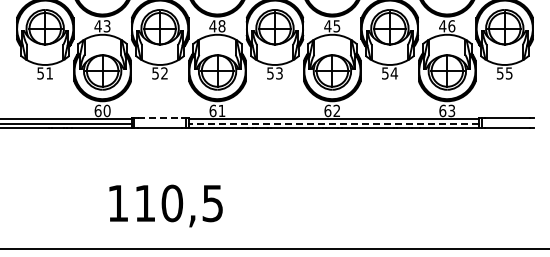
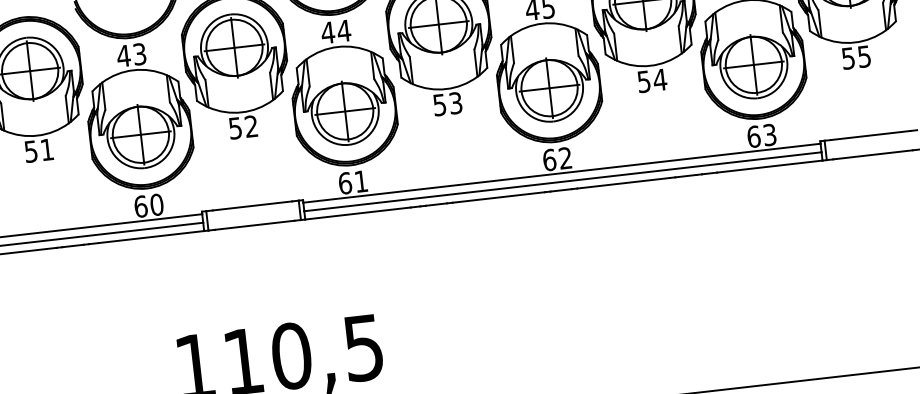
text: (221, 26) -> (343, 31), 48 -> 44
line: (160, 117) -> (253, 205), dashed -> solid
line: (333, 123) -> (562, 181), dashed -> solid

